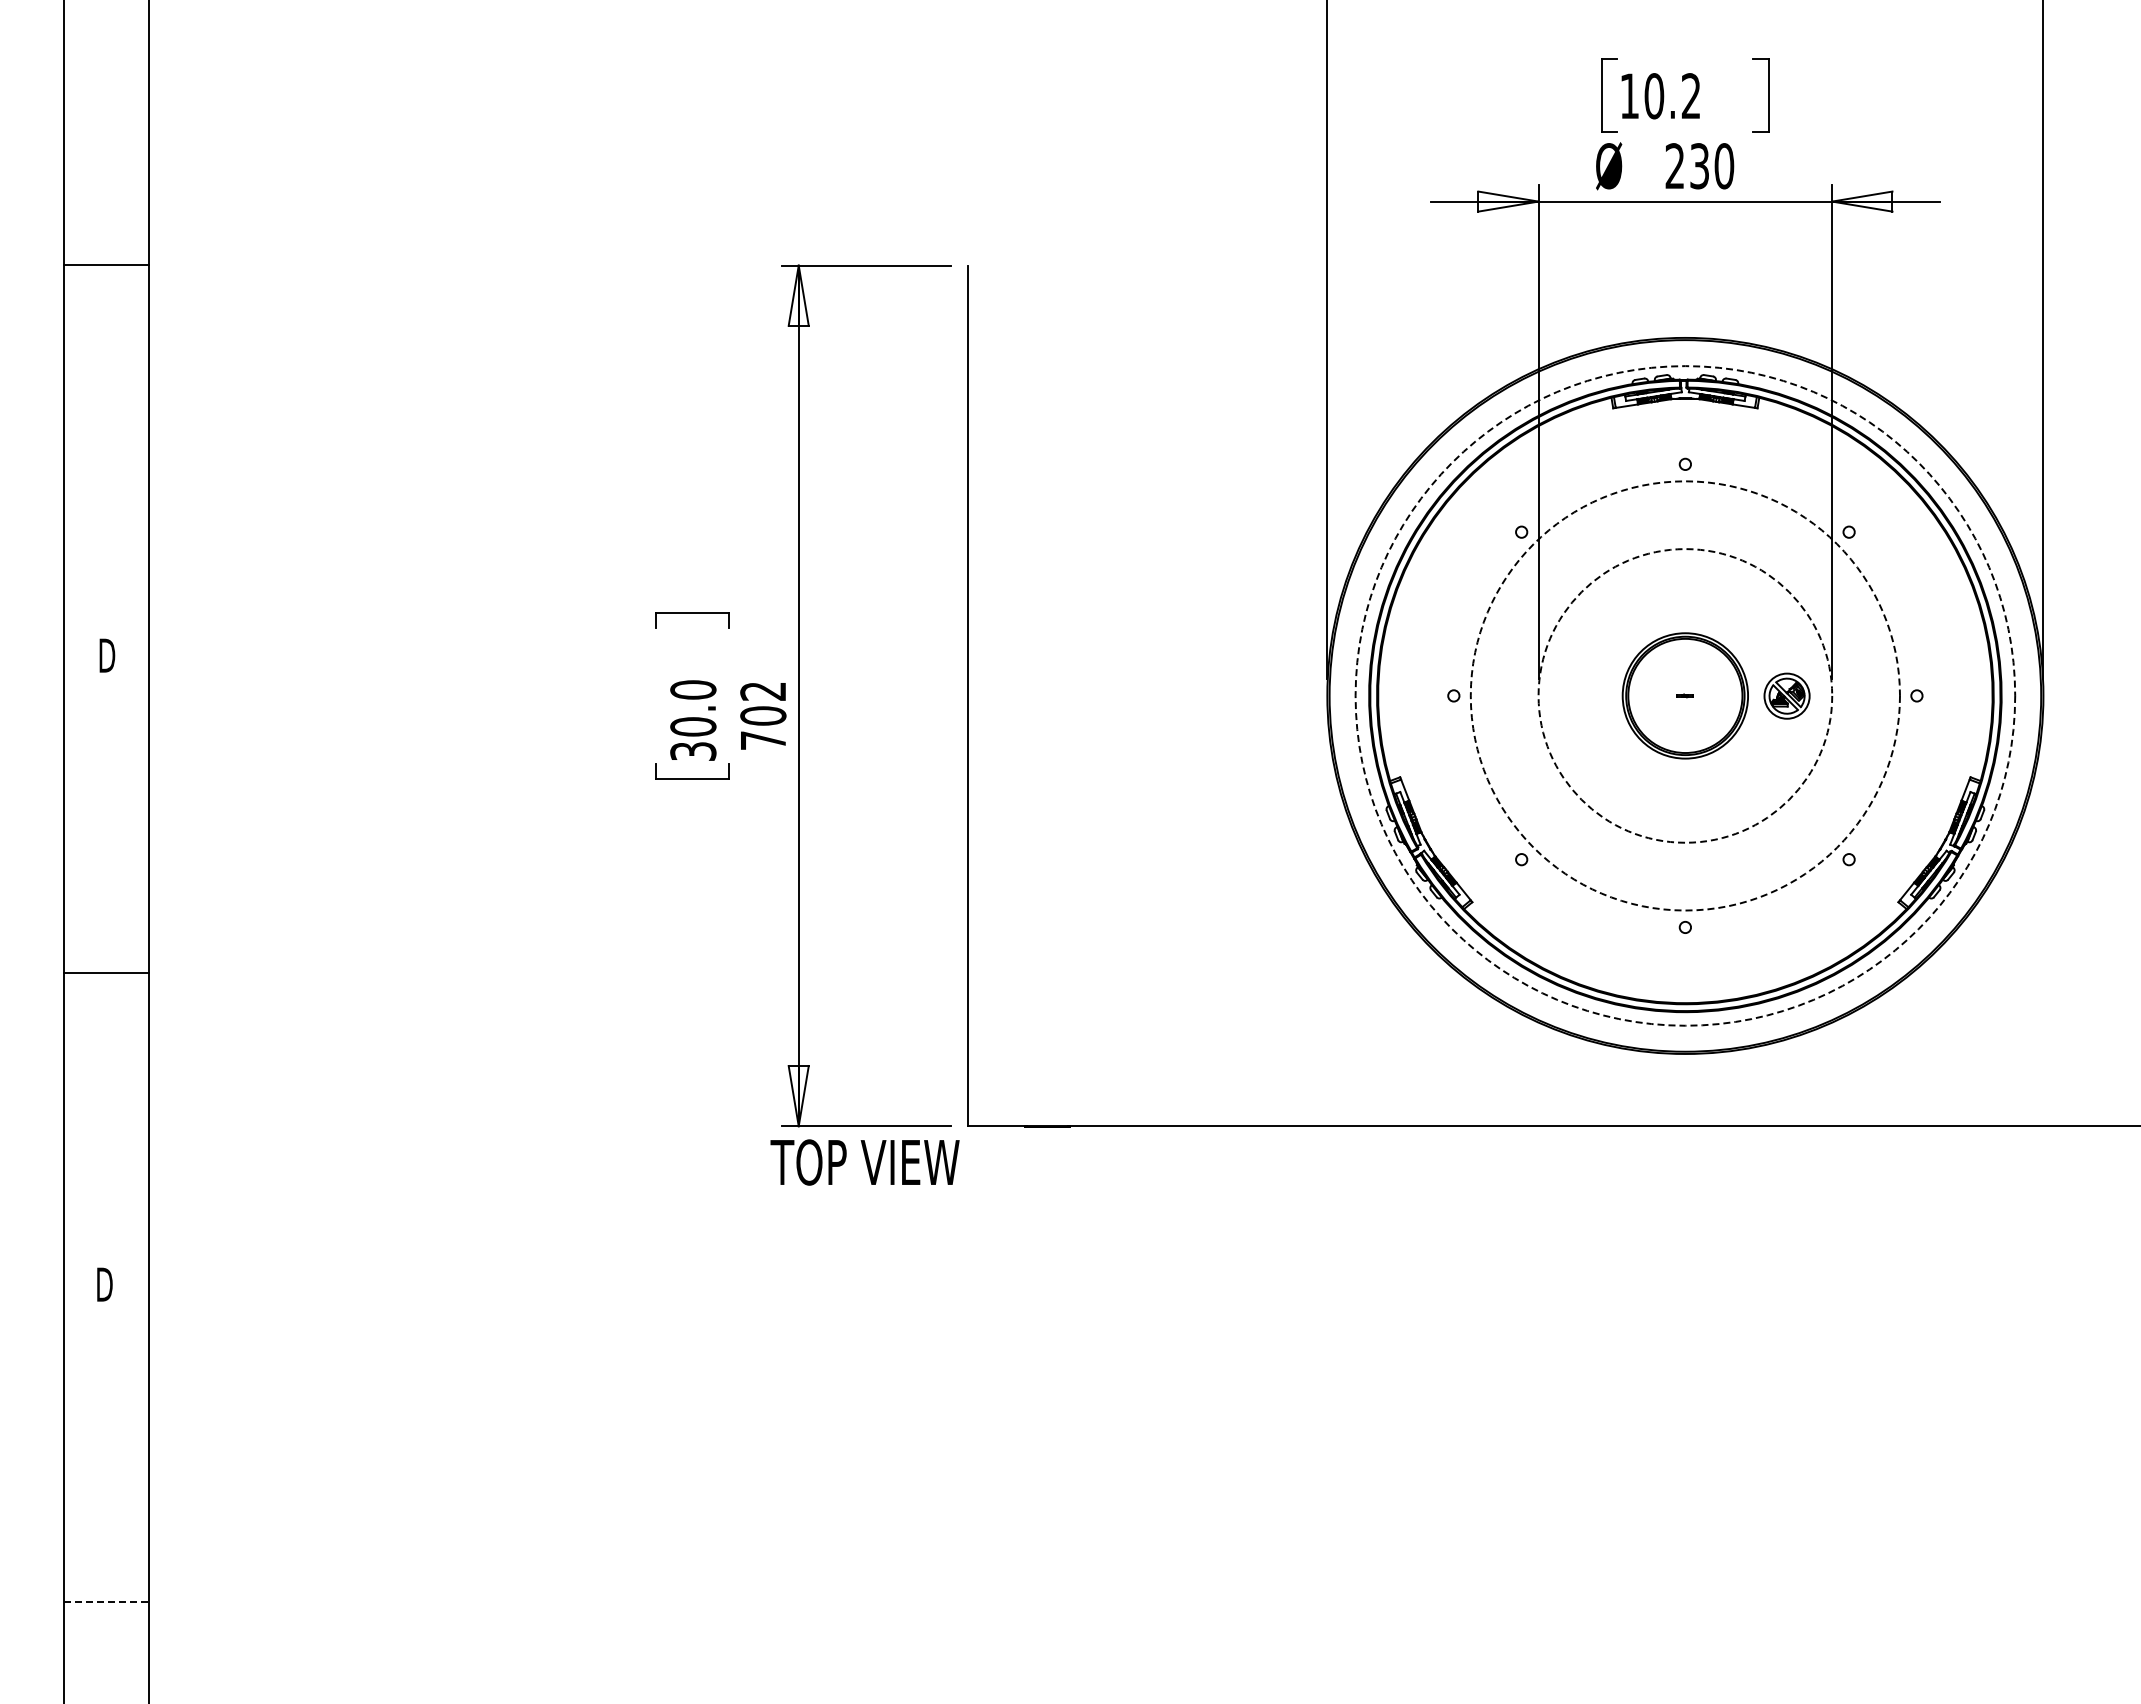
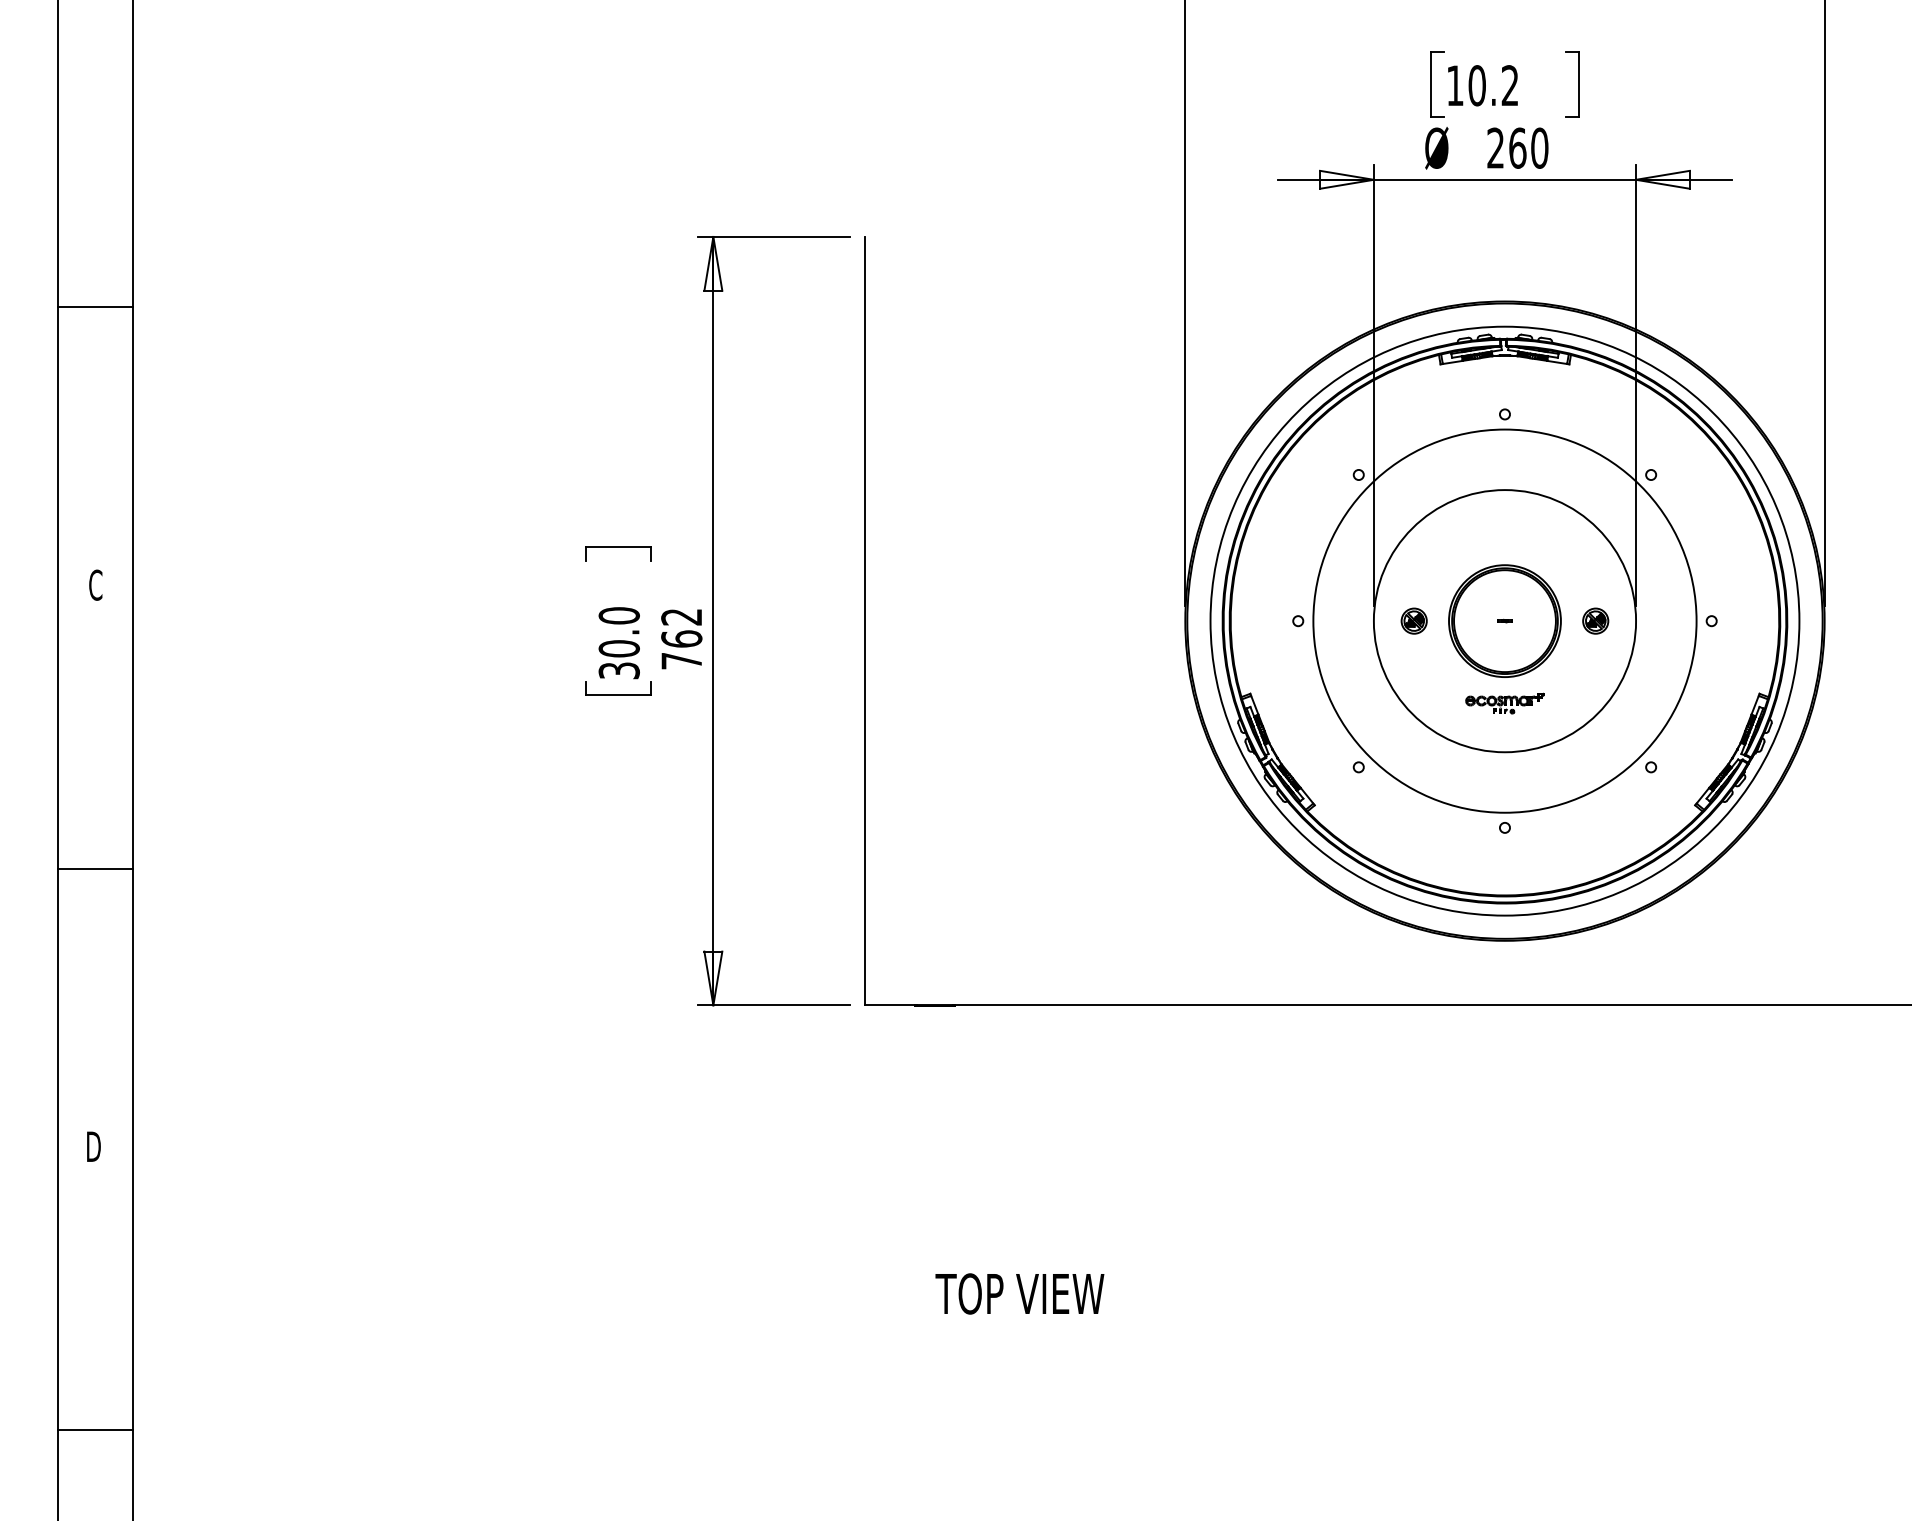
text: (1699, 166) -> (1517, 148), 230 -> 260
line: (106, 265) -> (95, 307), moved
text: (107, 655) -> (96, 585), D -> C
part: (1583, 695) -> (1414, 620), added
circle: (1685, 695) -> (1505, 620), dashed -> solid
circle: (1685, 695) -> (1505, 620), dashed -> solid
circle: (1685, 695) -> (1505, 620), dashed -> solid
part: (1786, 695) -> (1595, 620), size x0.62
text: (763, 715) -> (681, 638), 702 -> 762
part: (1685, 788) -> (1505, 703), added
text: (864, 1162) -> (1019, 1293), moved
line: (107, 1602) -> (96, 1430), dashed -> solid

